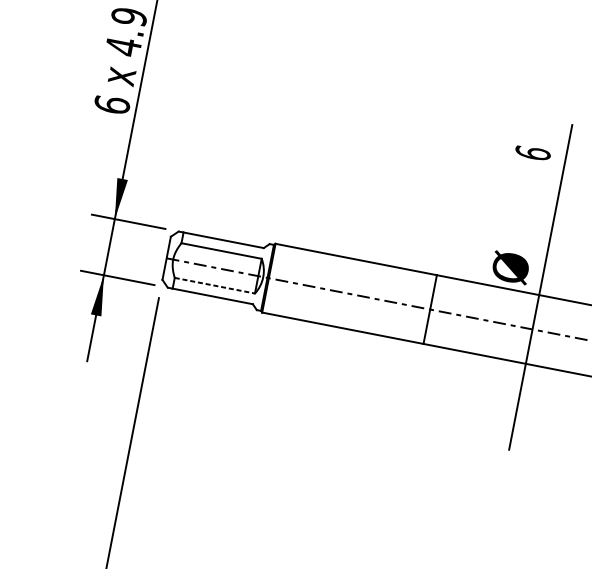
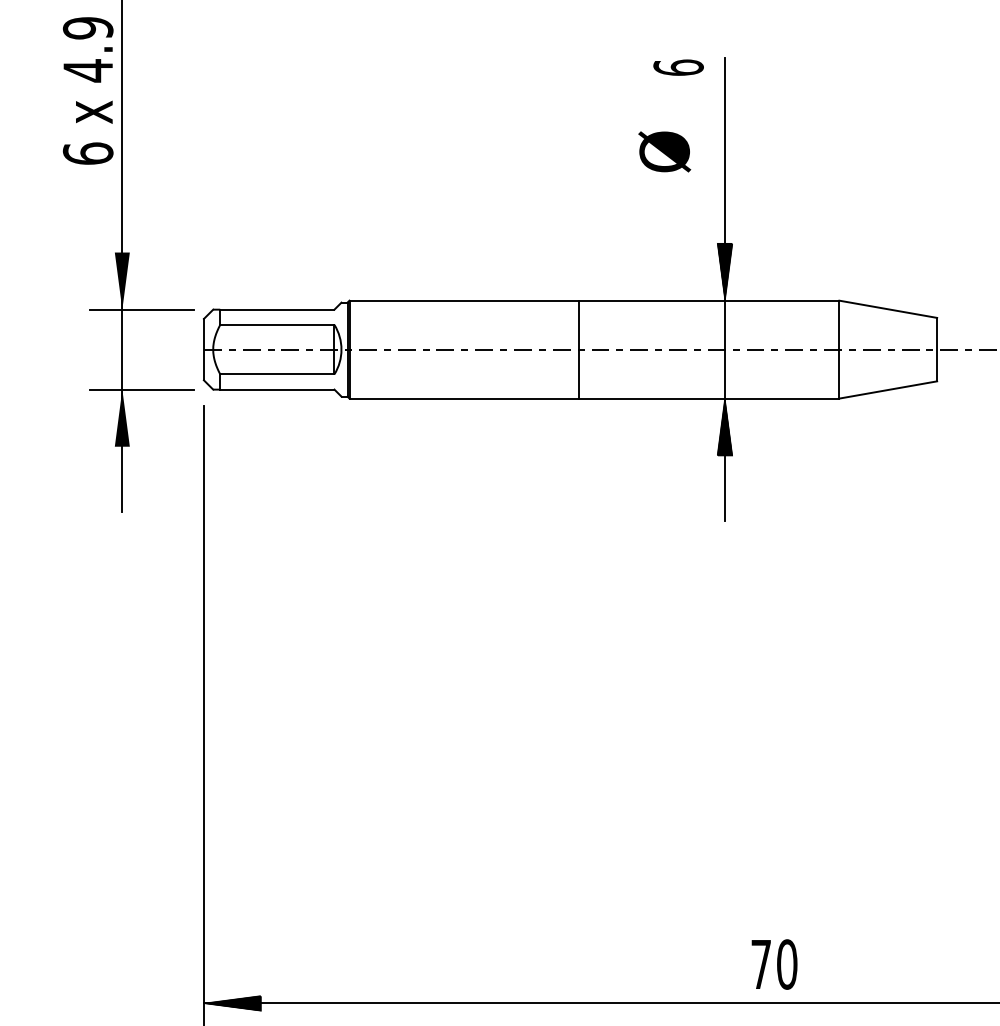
text: (532, 153) -> (678, 67), moved
text: (510, 267) -> (664, 151), moved
hatch: (542, 274) -> (724, 271), added
line: (214, 285) -> (277, 374), dashed -> solid
hatch: (521, 383) -> (724, 426), added

